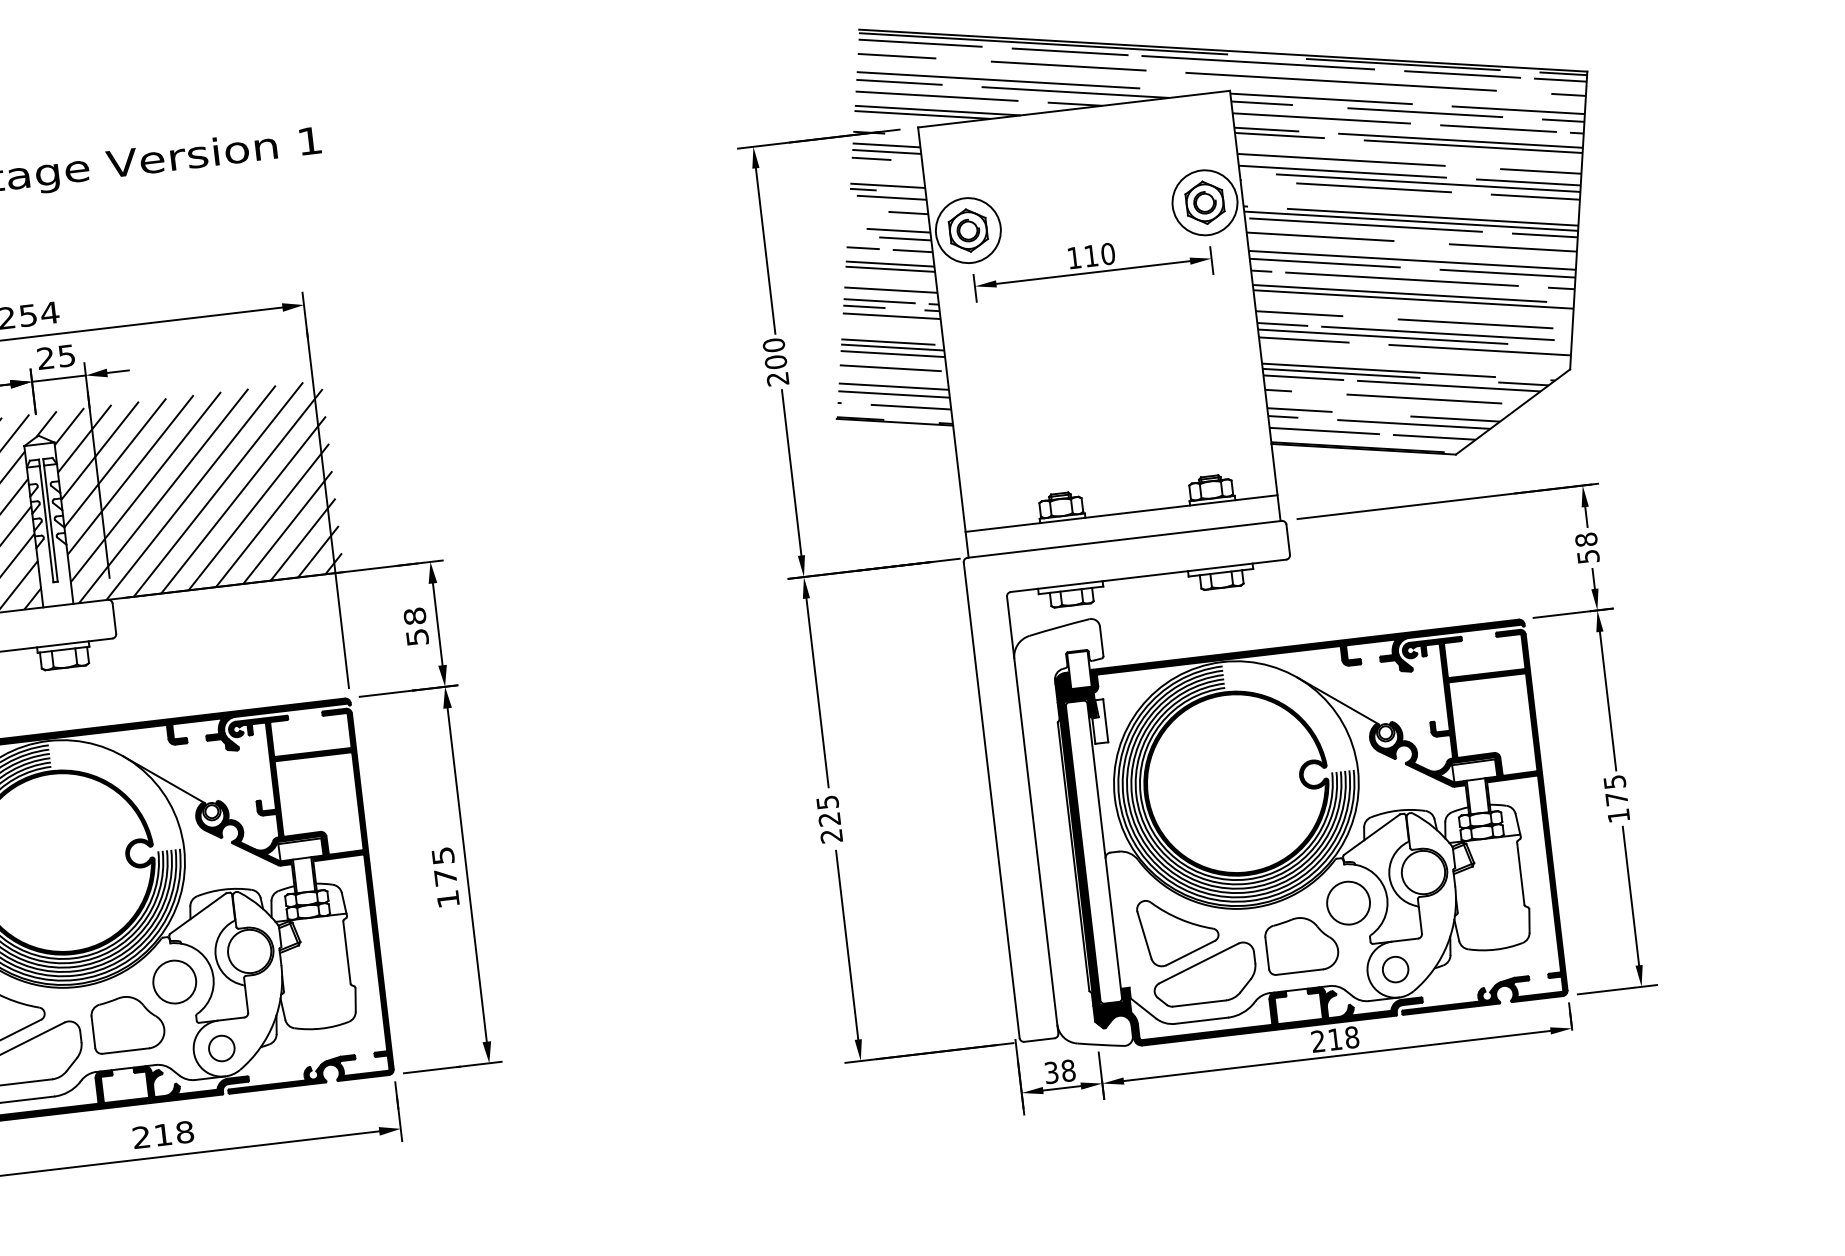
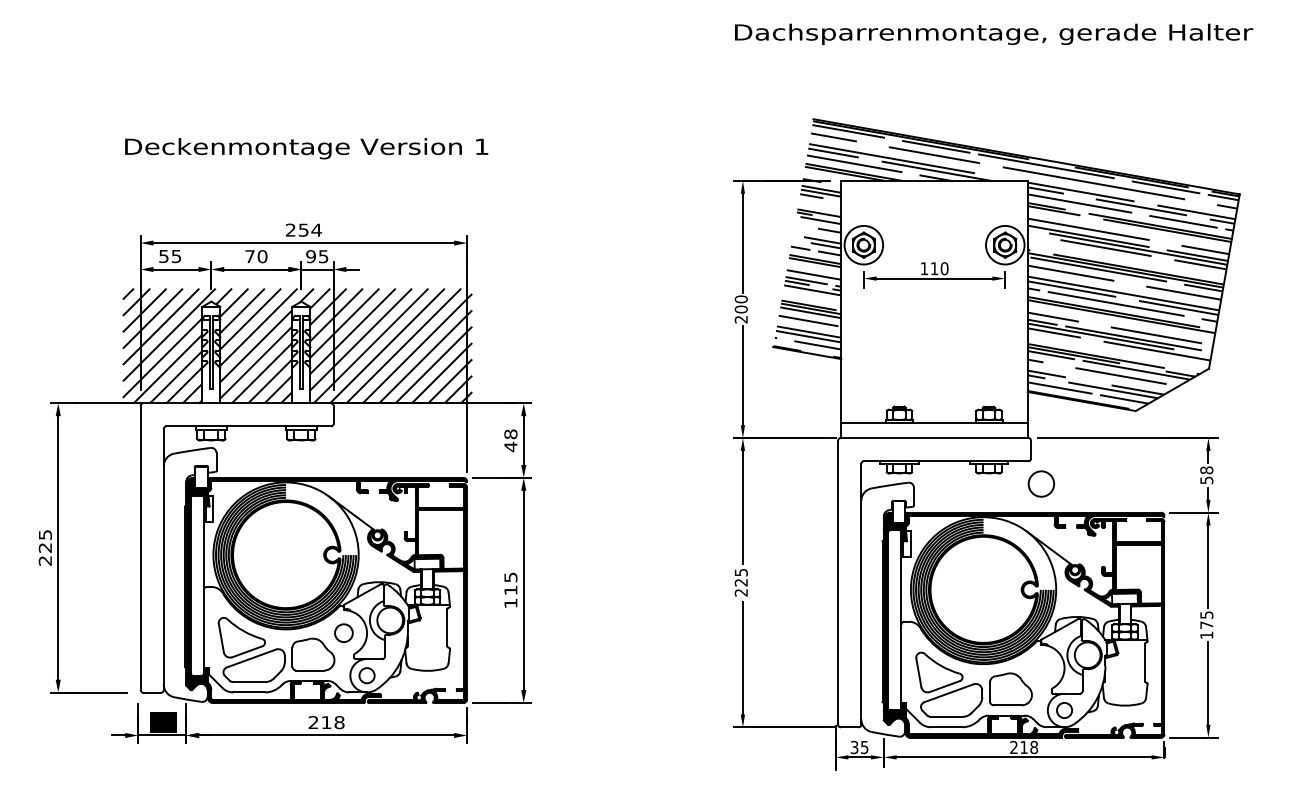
text: (44, 358) -> (310, 256), 25 -> 95
text: (416, 636) -> (510, 446), 58 -> 48
text: (445, 877) -> (510, 590), 175 -> 115
circle: (1346, 902) -> (1040, 483), moved
circle: (173, 980) -> (343, 632), size x0.7
text: (1068, 1070) -> (864, 747), 38 -> 35

